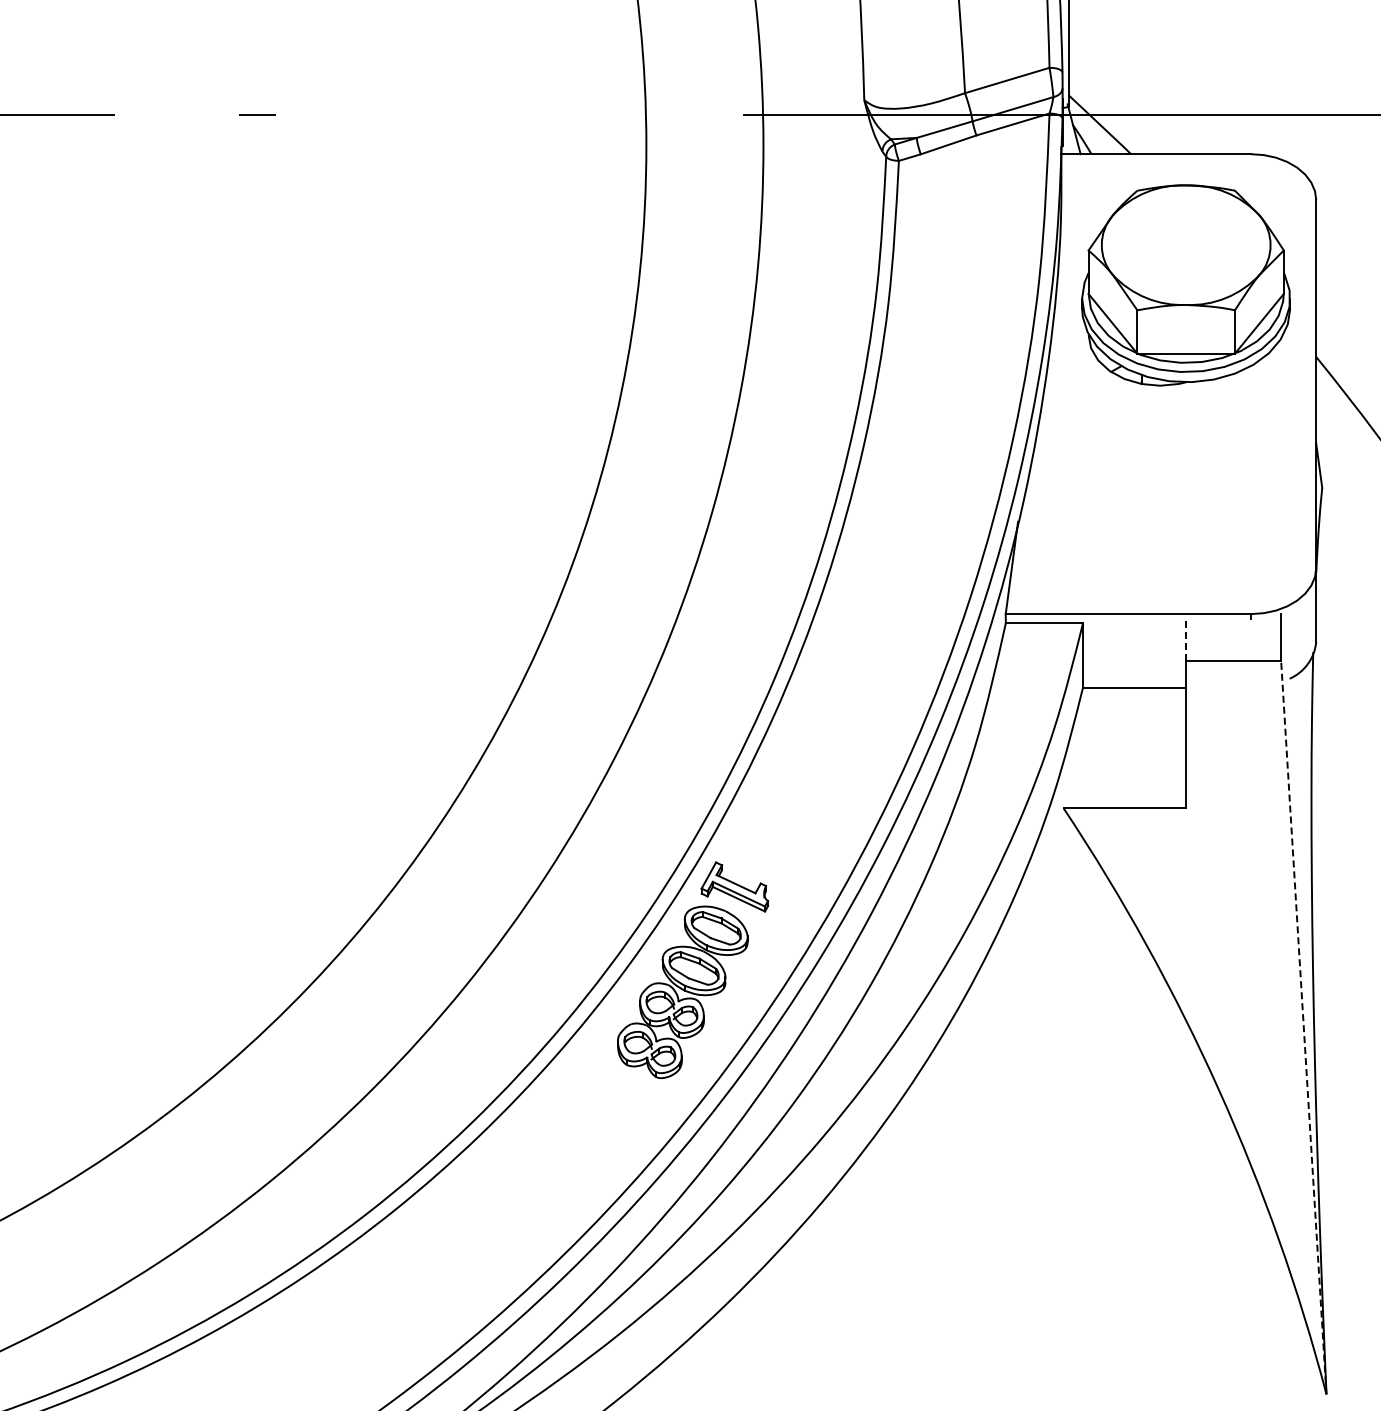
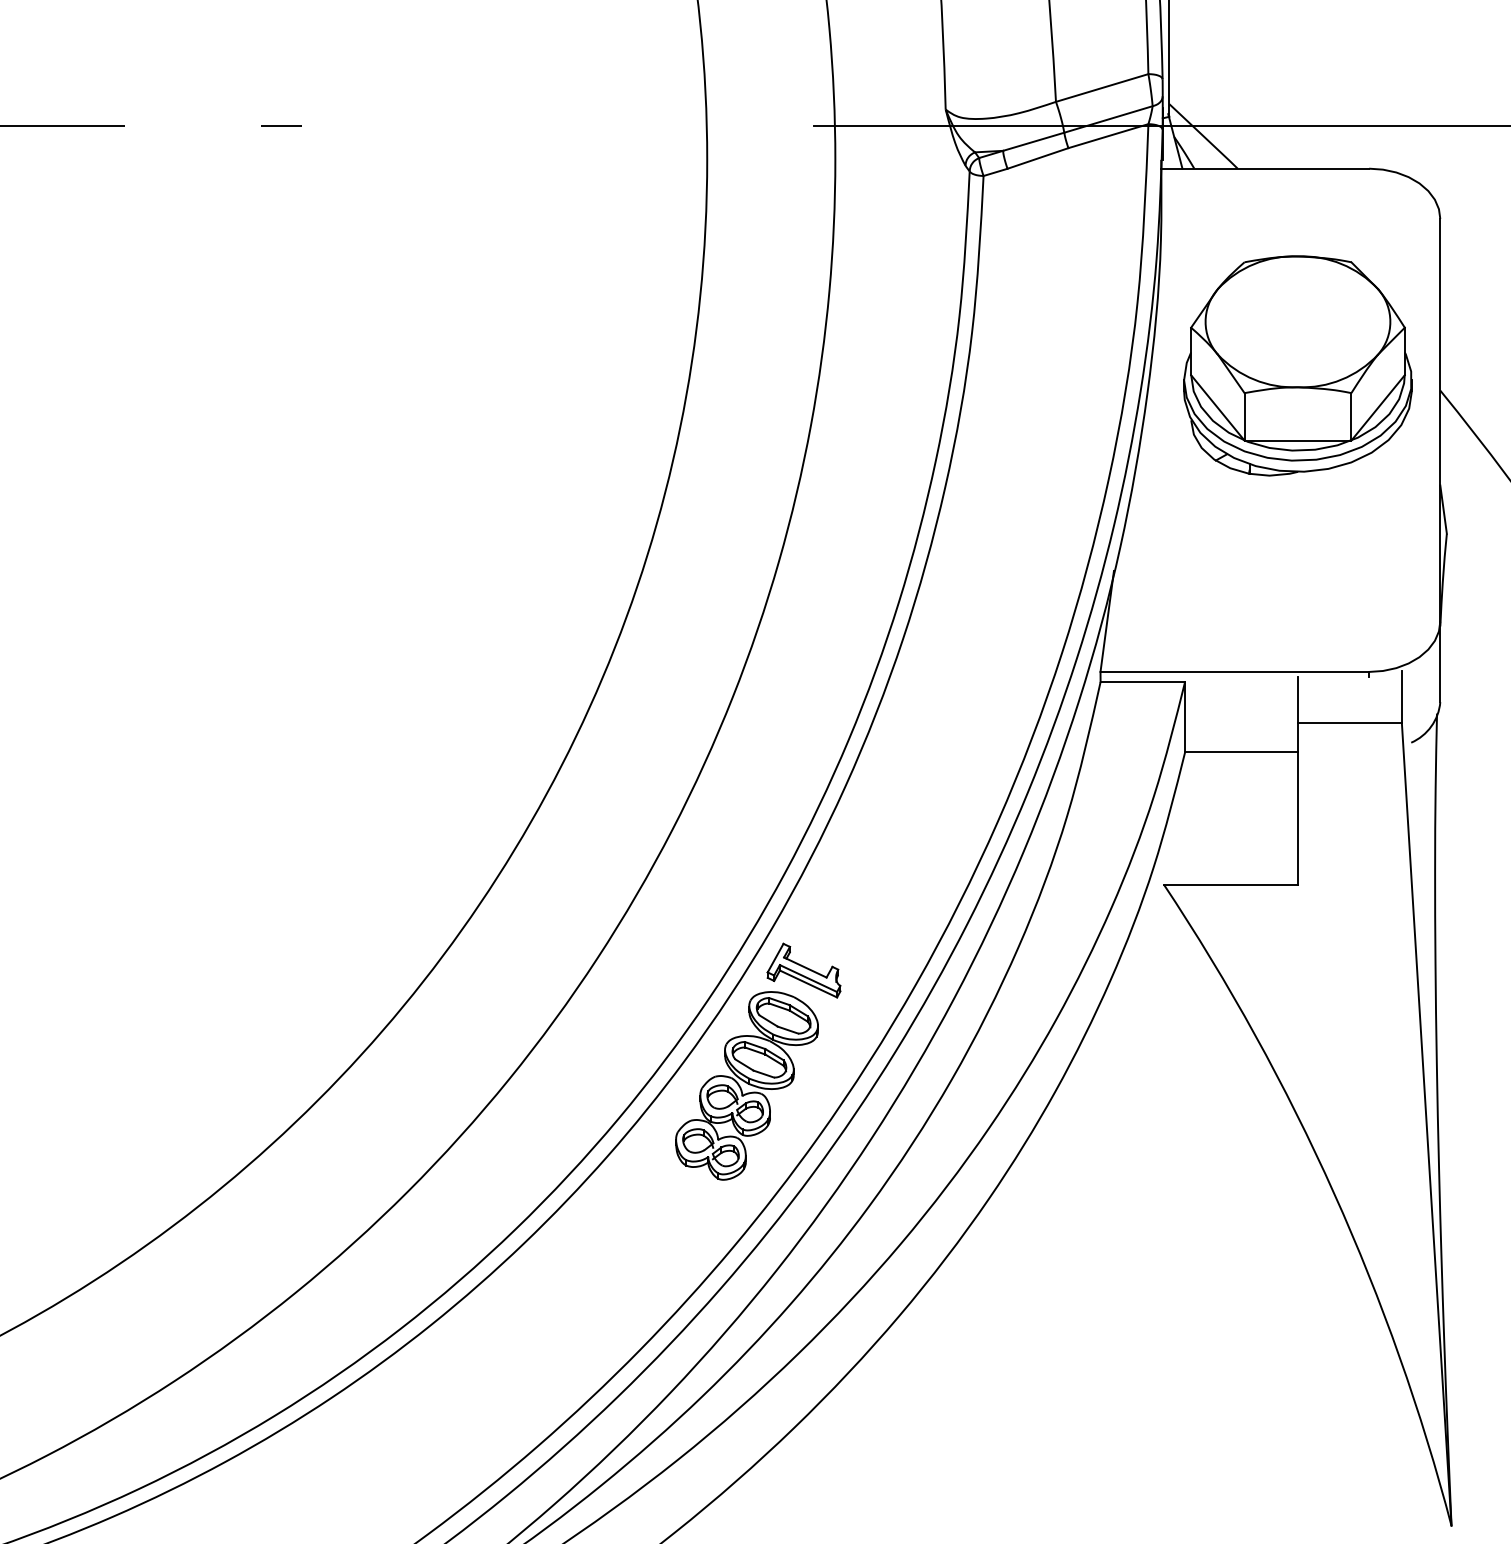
part: (1185, 285) -> (1297, 365), moved
line: (1186, 639) -> (1298, 699), dashed -> solid
line: (1303, 1027) -> (1426, 1124), dashed -> solid

